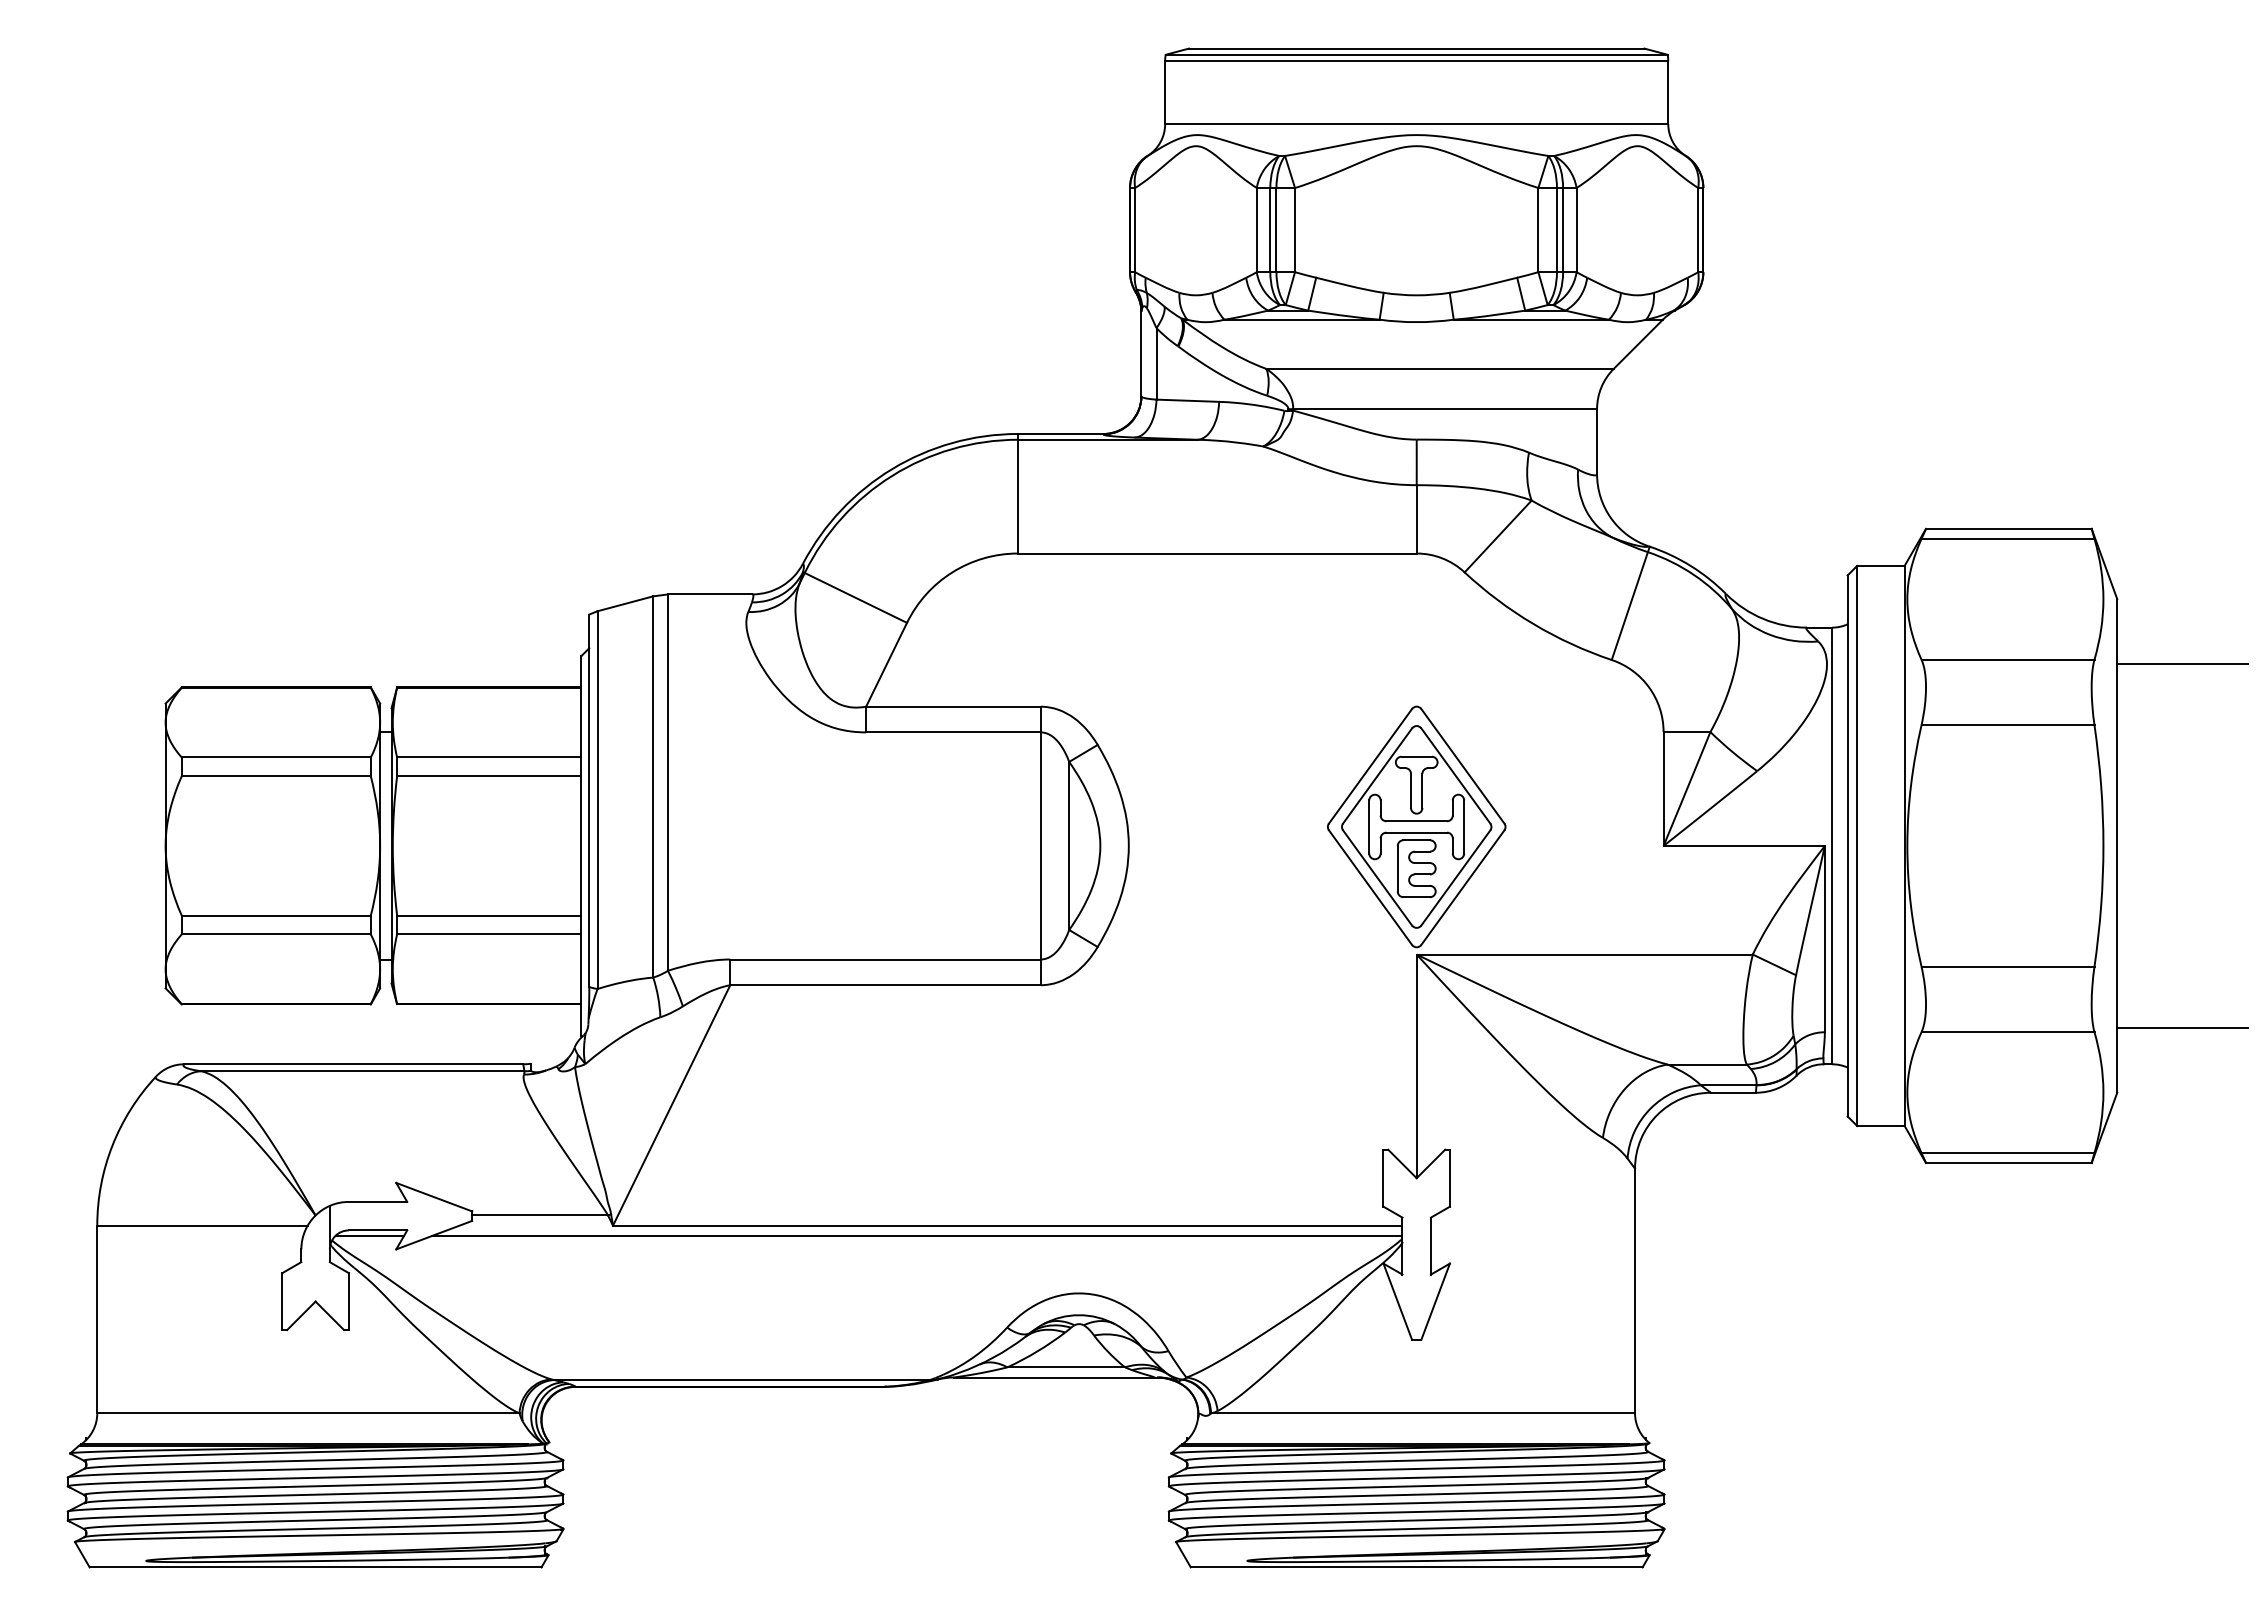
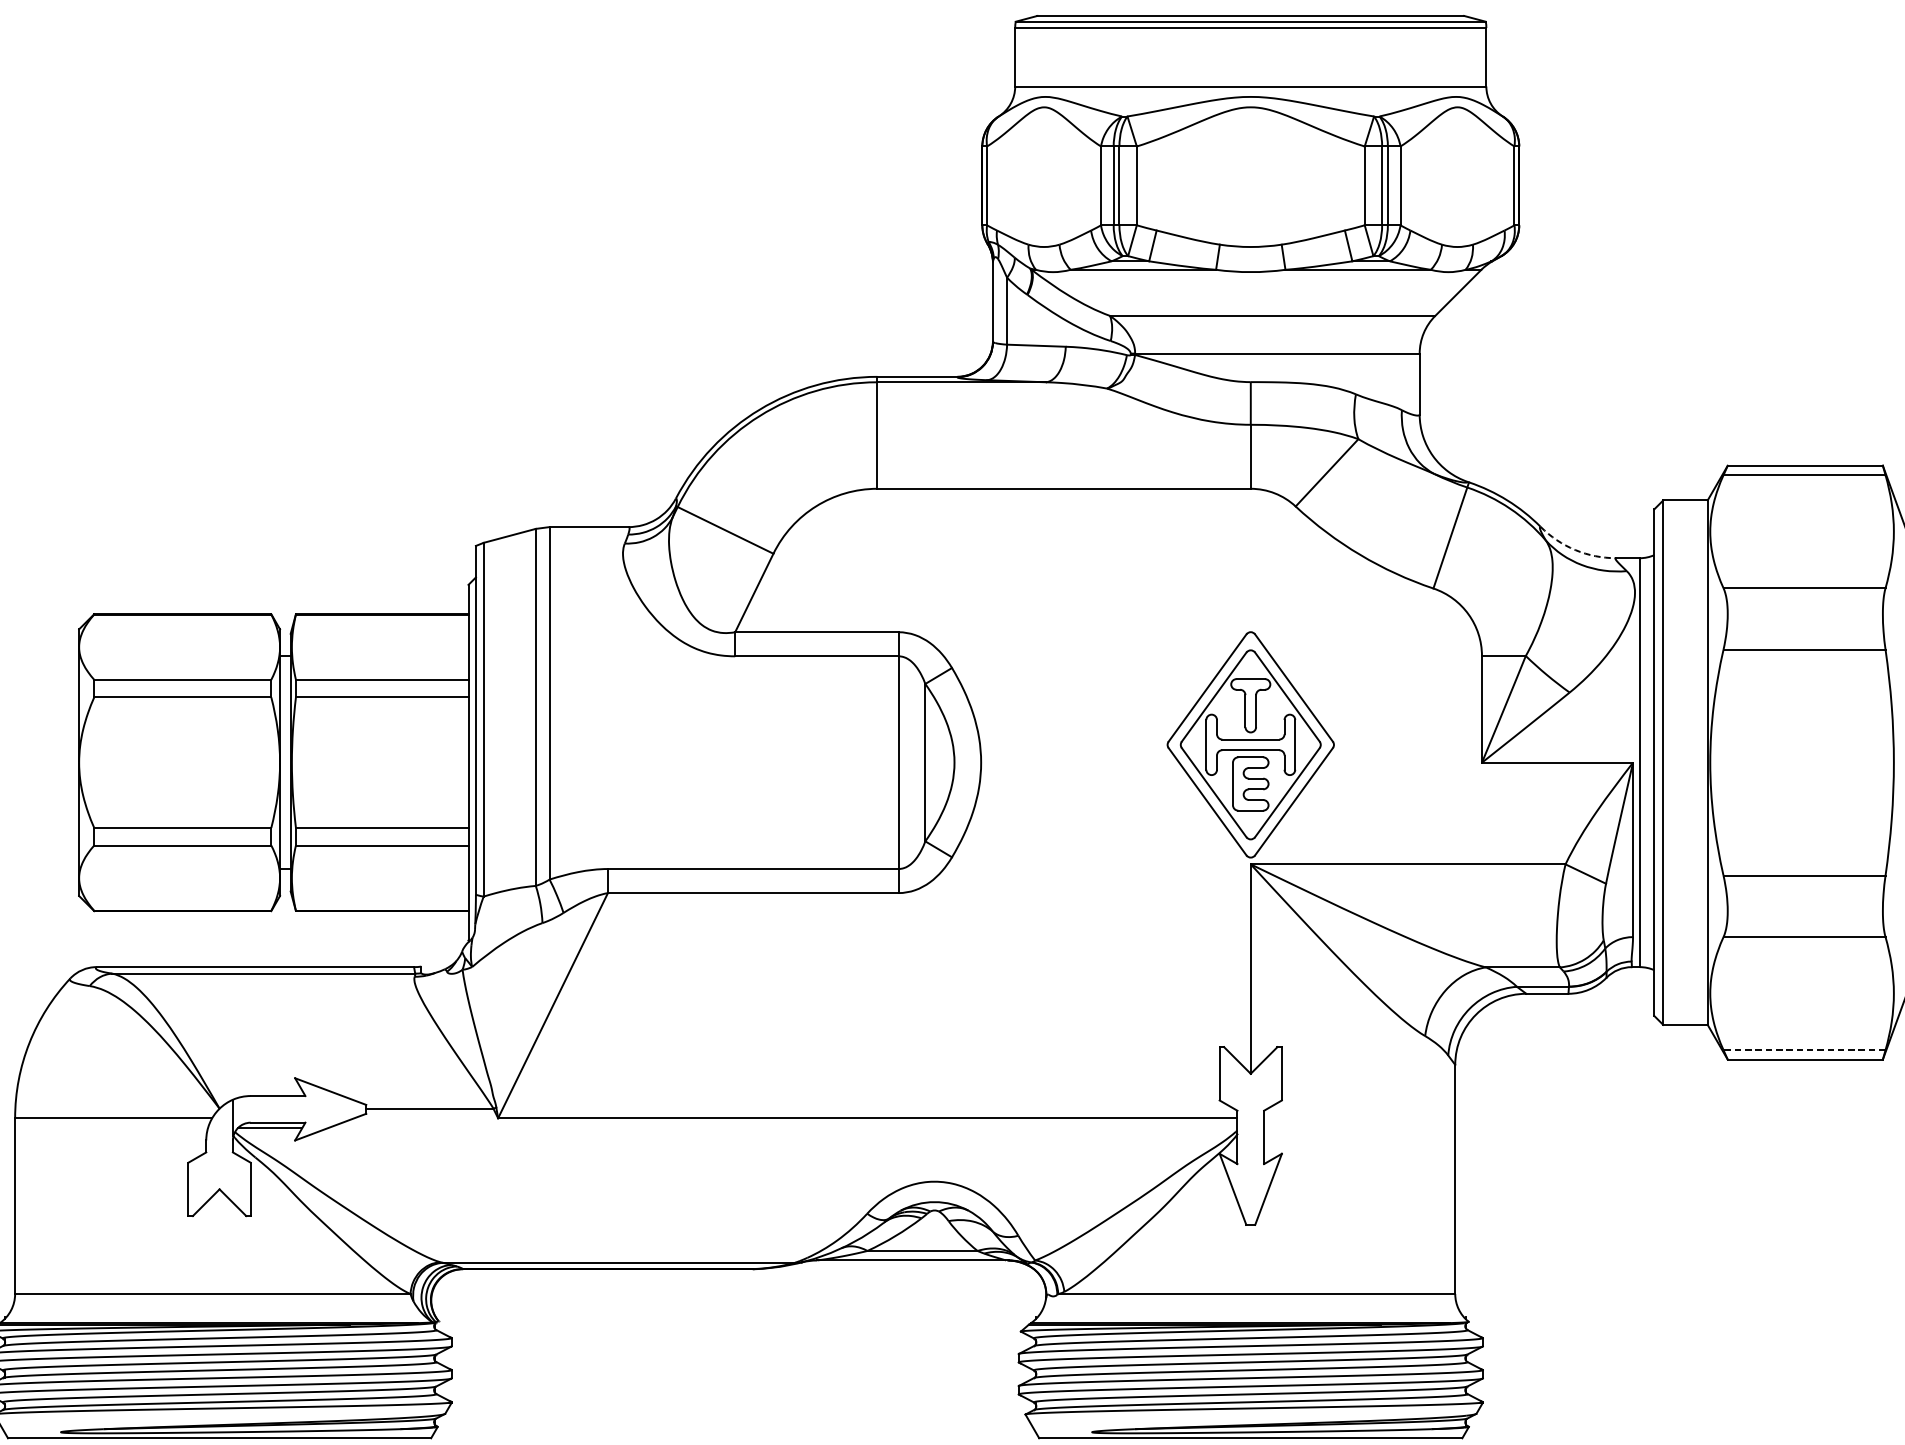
arc: (1763, 618) -> (1575, 549), solid -> dashed
line: (2008, 1152) -> (1804, 1049), solid -> dashed
line: (917, 1235) -> (783, 1127), removed

